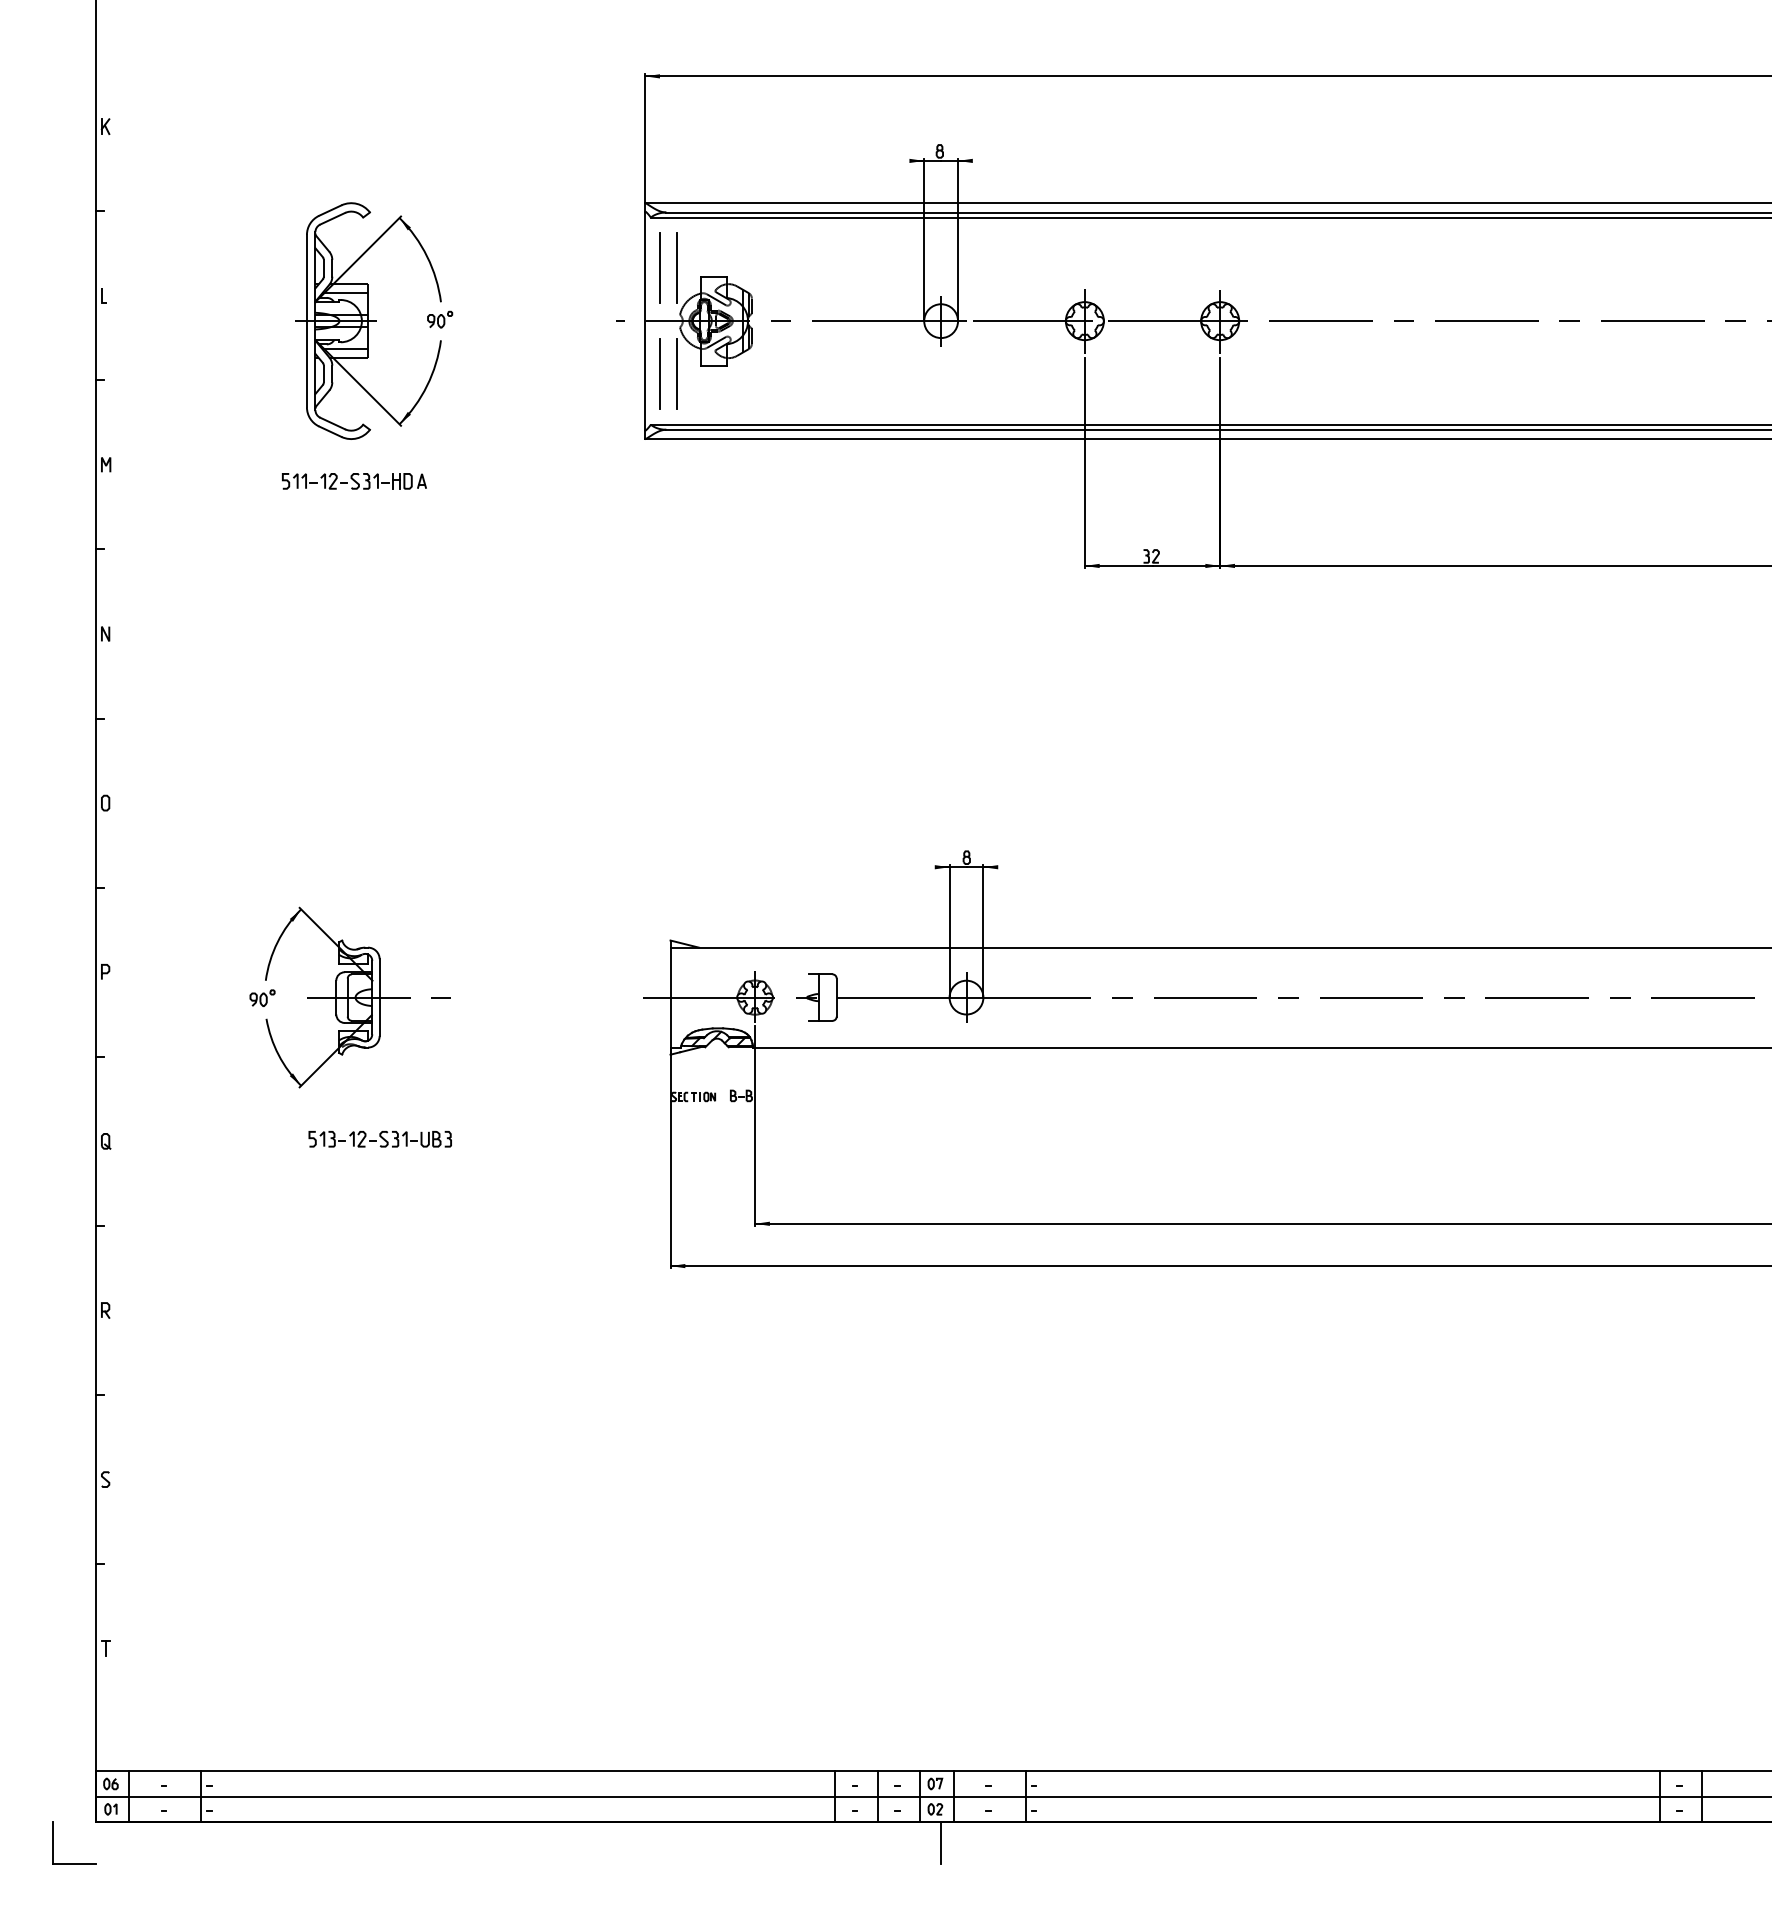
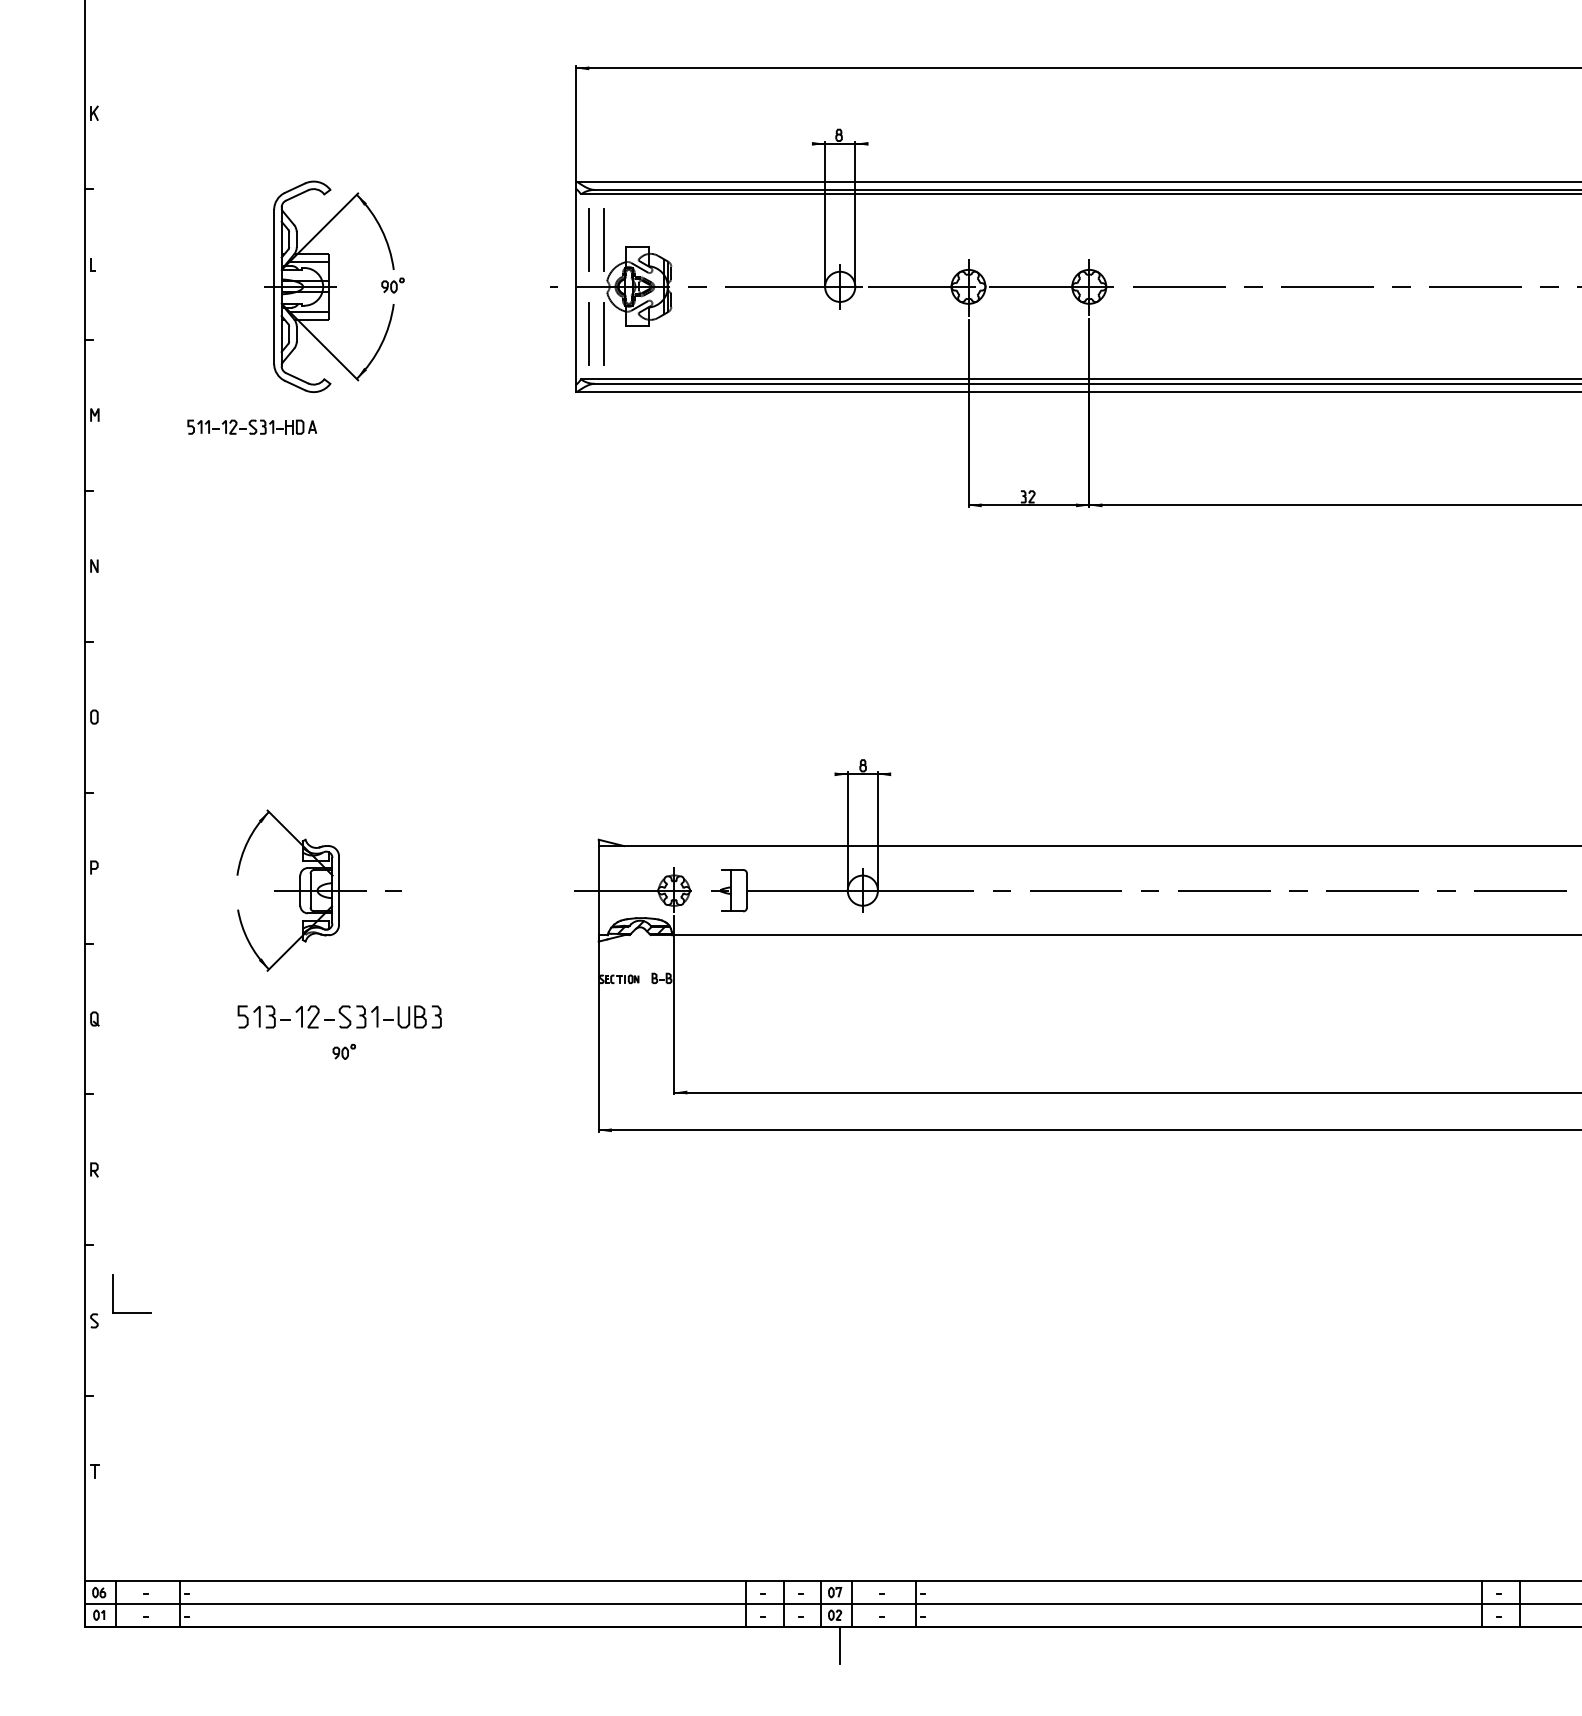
part: (354, 481) -> (252, 427), moved
part: (262, 997) -> (344, 1051), moved
part: (379, 1139) -> (338, 1017), size x1.6
part: (53, 1842) -> (113, 1293), moved

